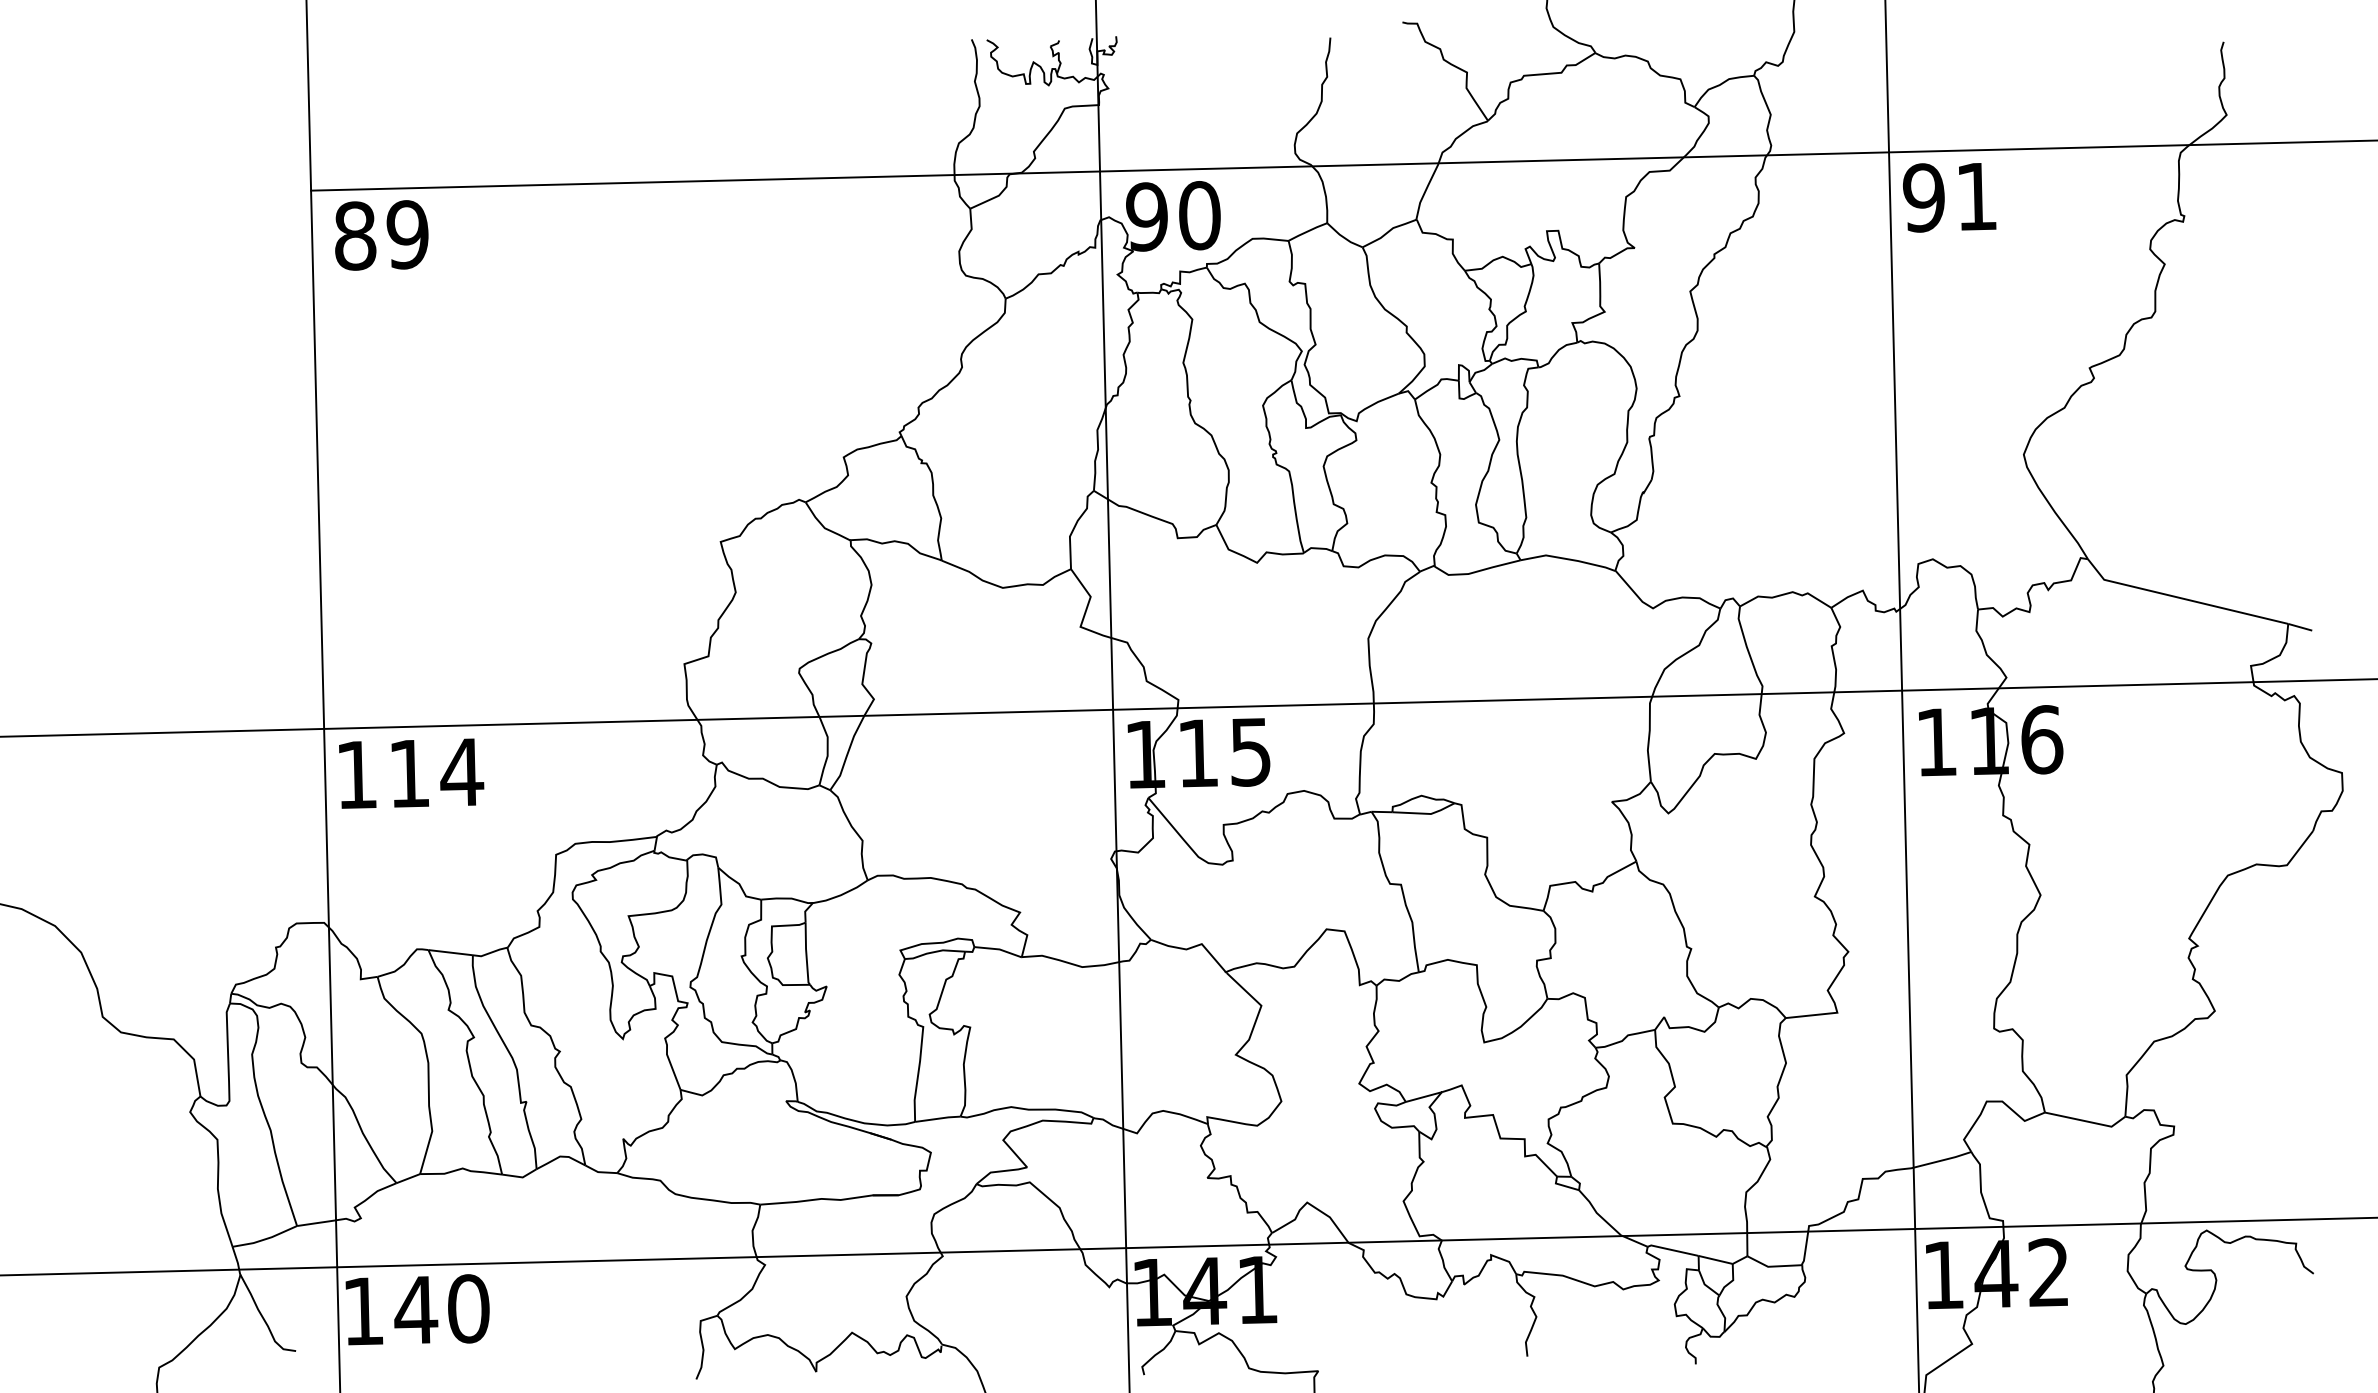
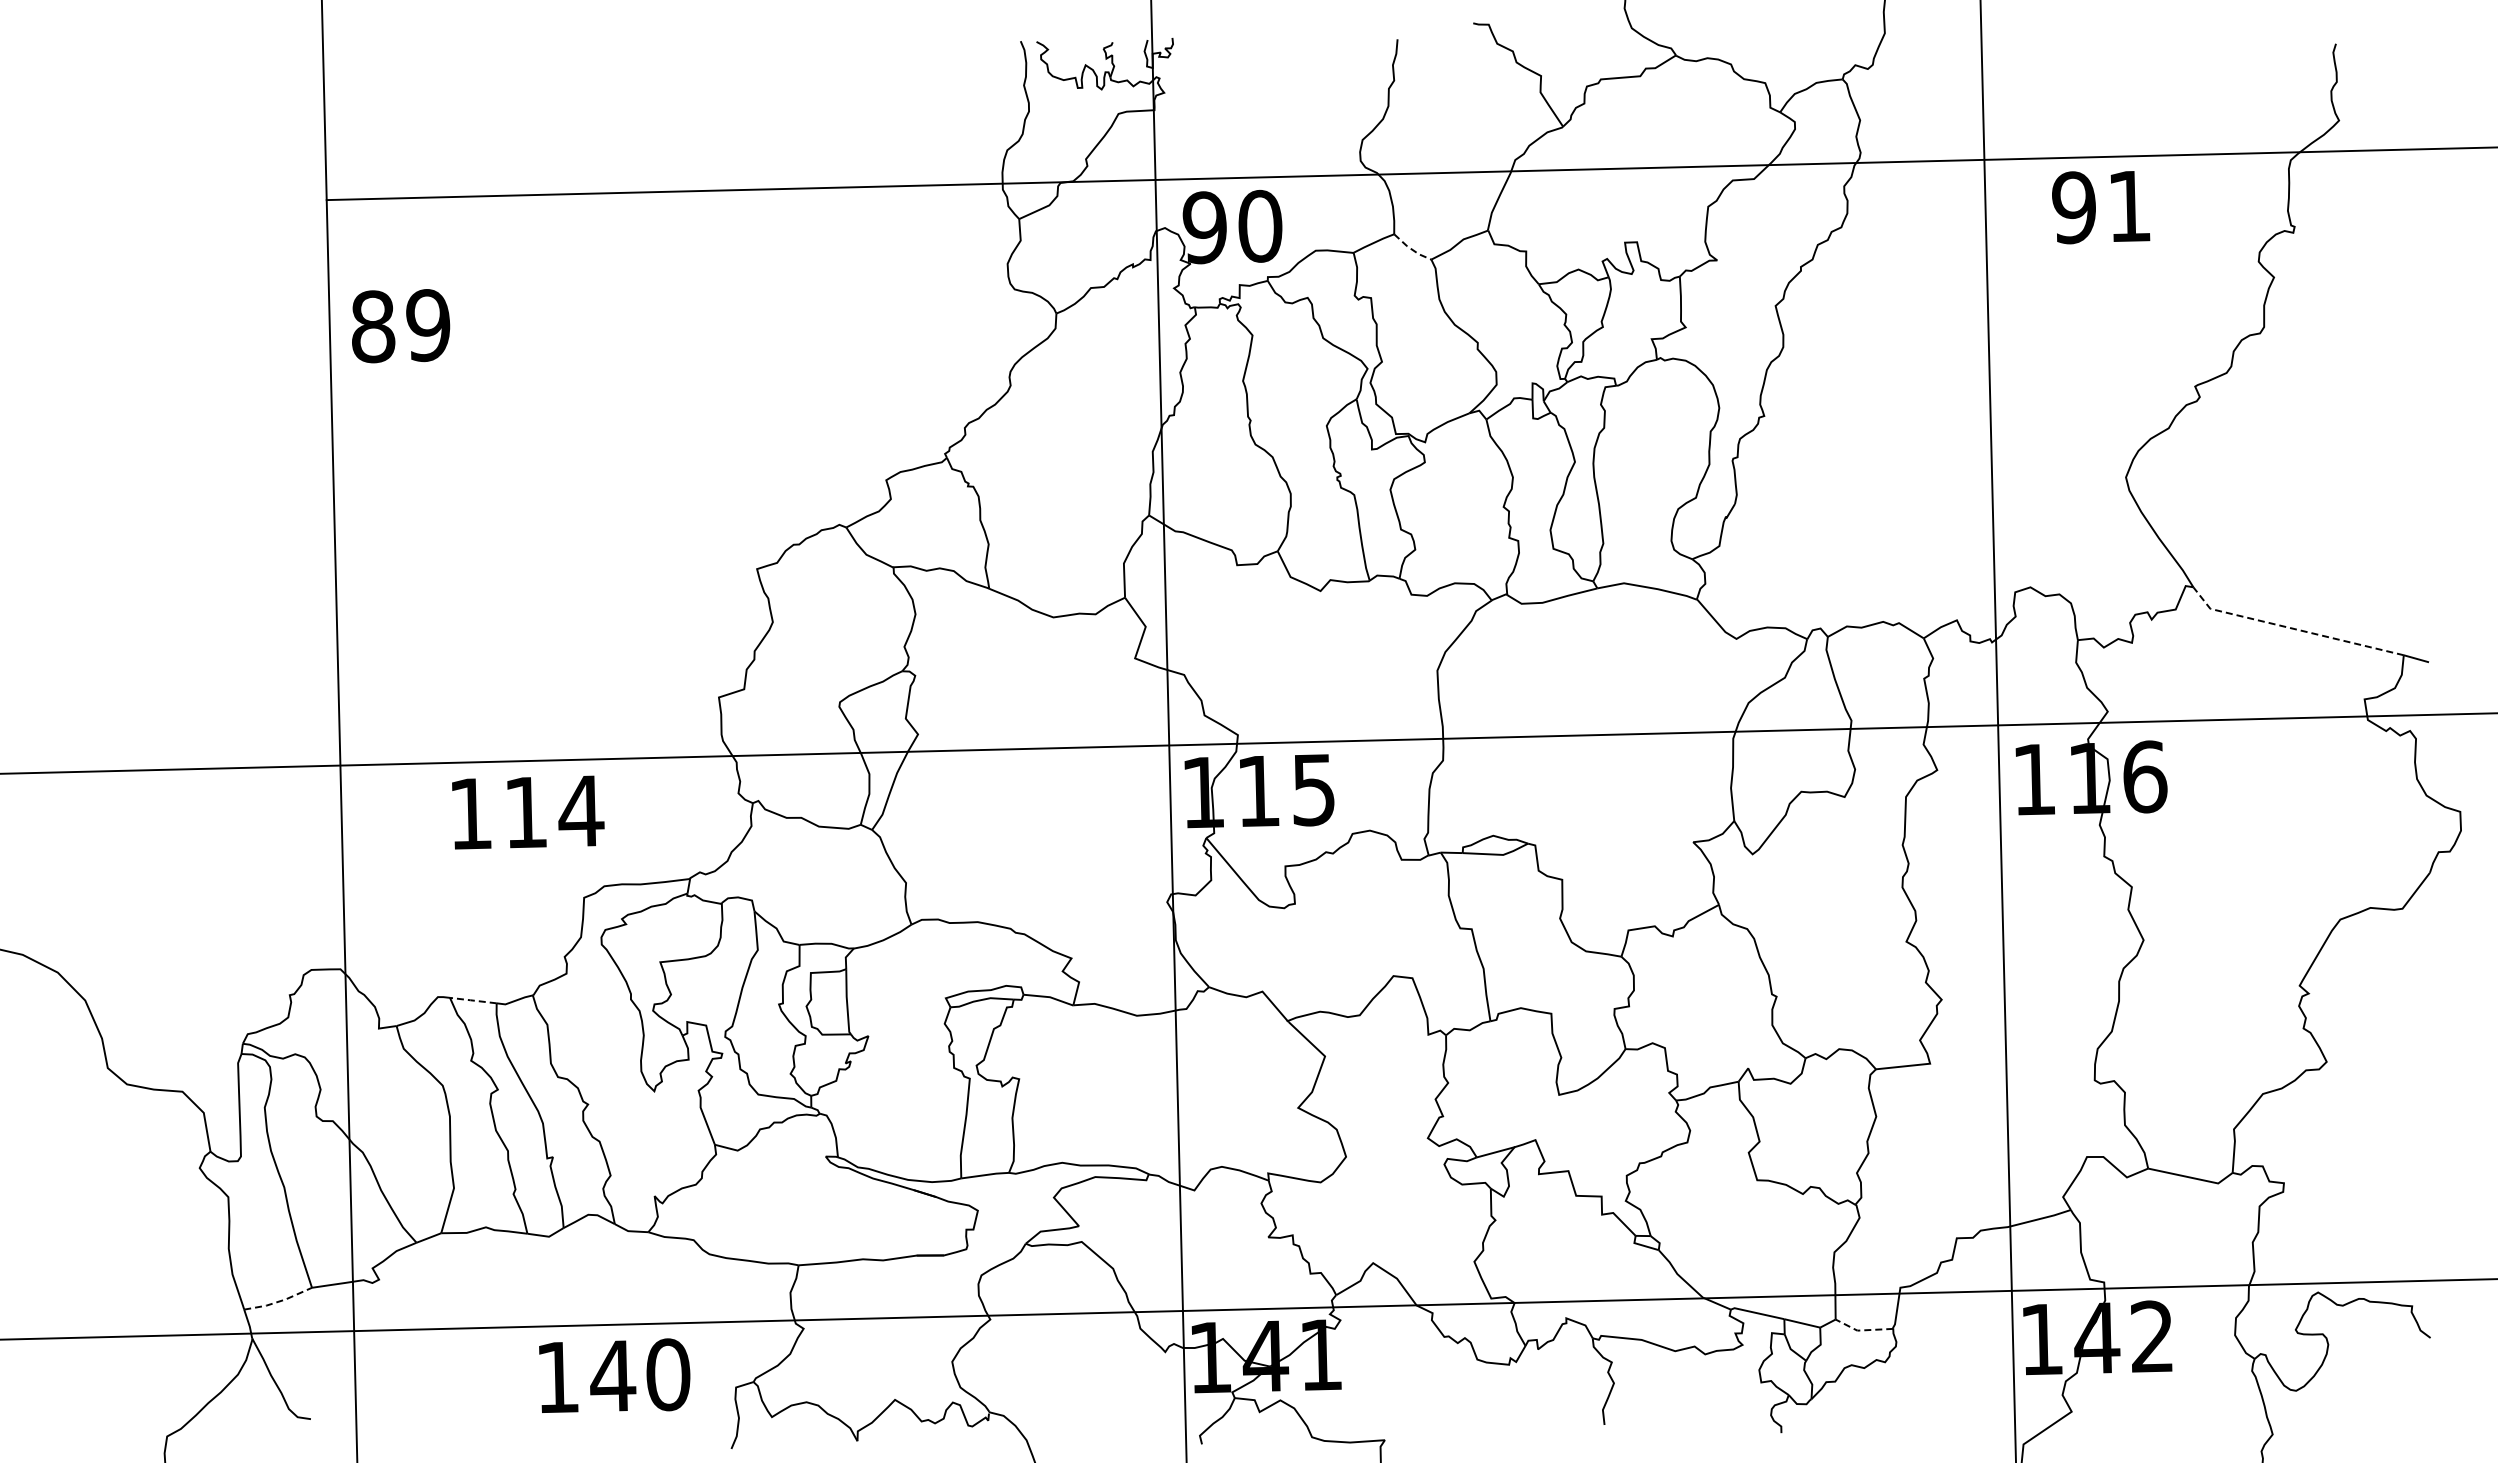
text: (1950, 197) -> (2101, 207), moved
text: (382, 235) -> (401, 326), moved
line: (1343, 237) -> (1411, 249), solid -> dashed
line: (2183, 598) -> (2293, 628), solid -> dashed
text: (411, 773) -> (528, 812), moved
line: (449, 952) -> (472, 1000), solid -> dashed
line: (266, 1239) -> (279, 1301), solid -> dashed
line: (1772, 1266) -> (1862, 1330), solid -> dashed
text: (417, 1309) -> (614, 1375), moved

